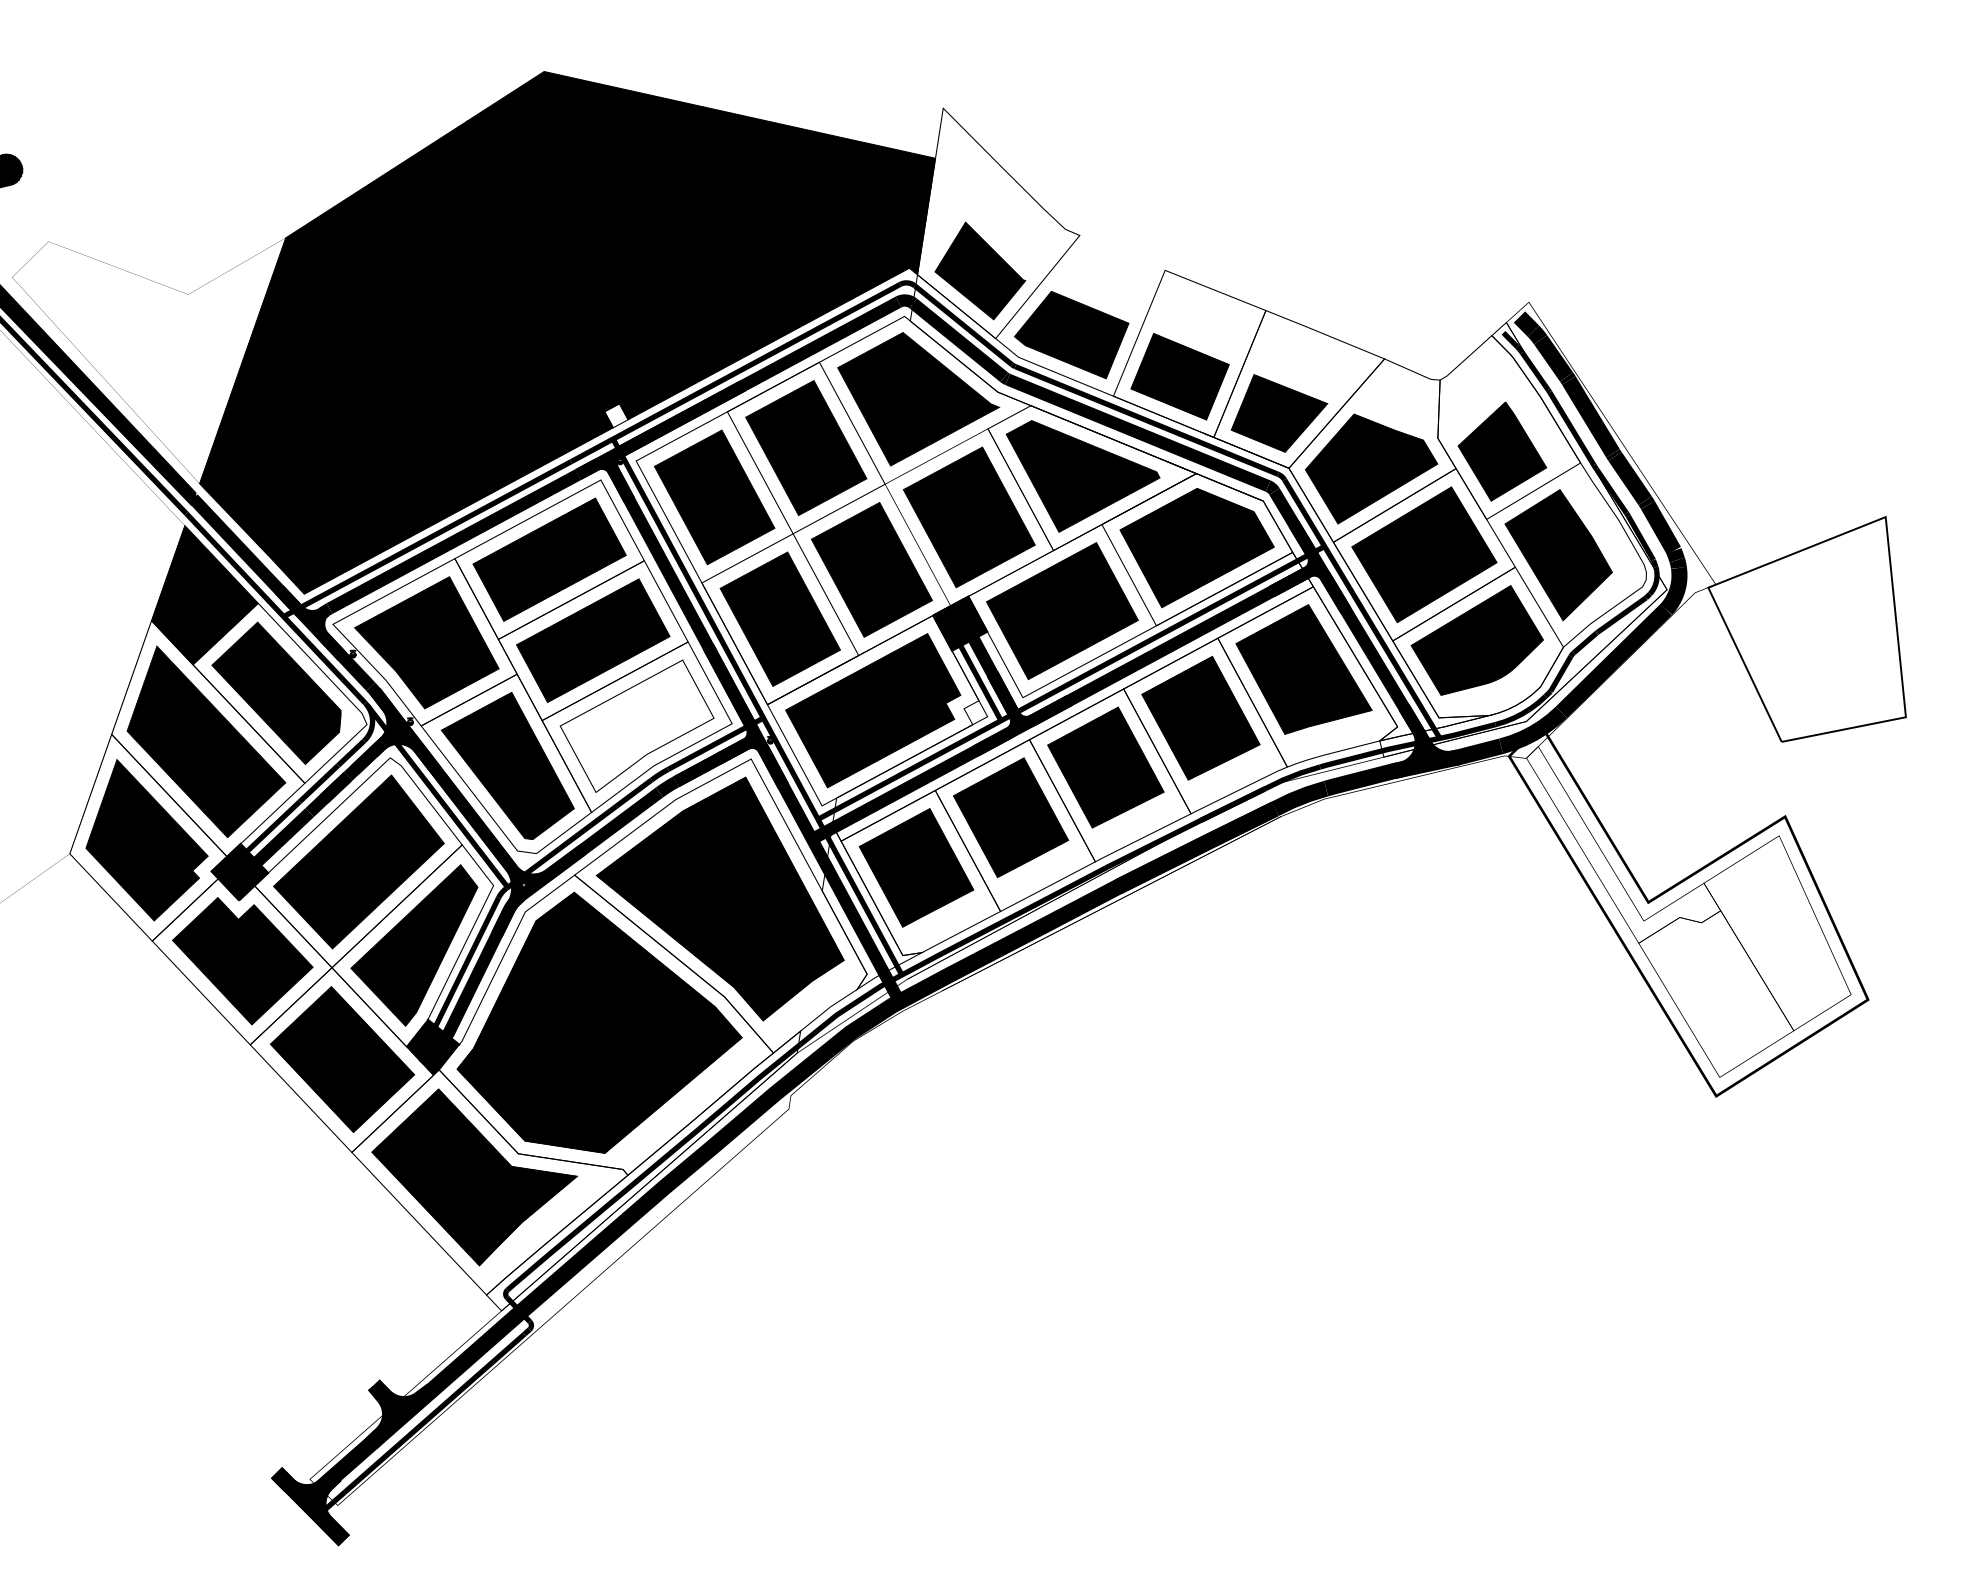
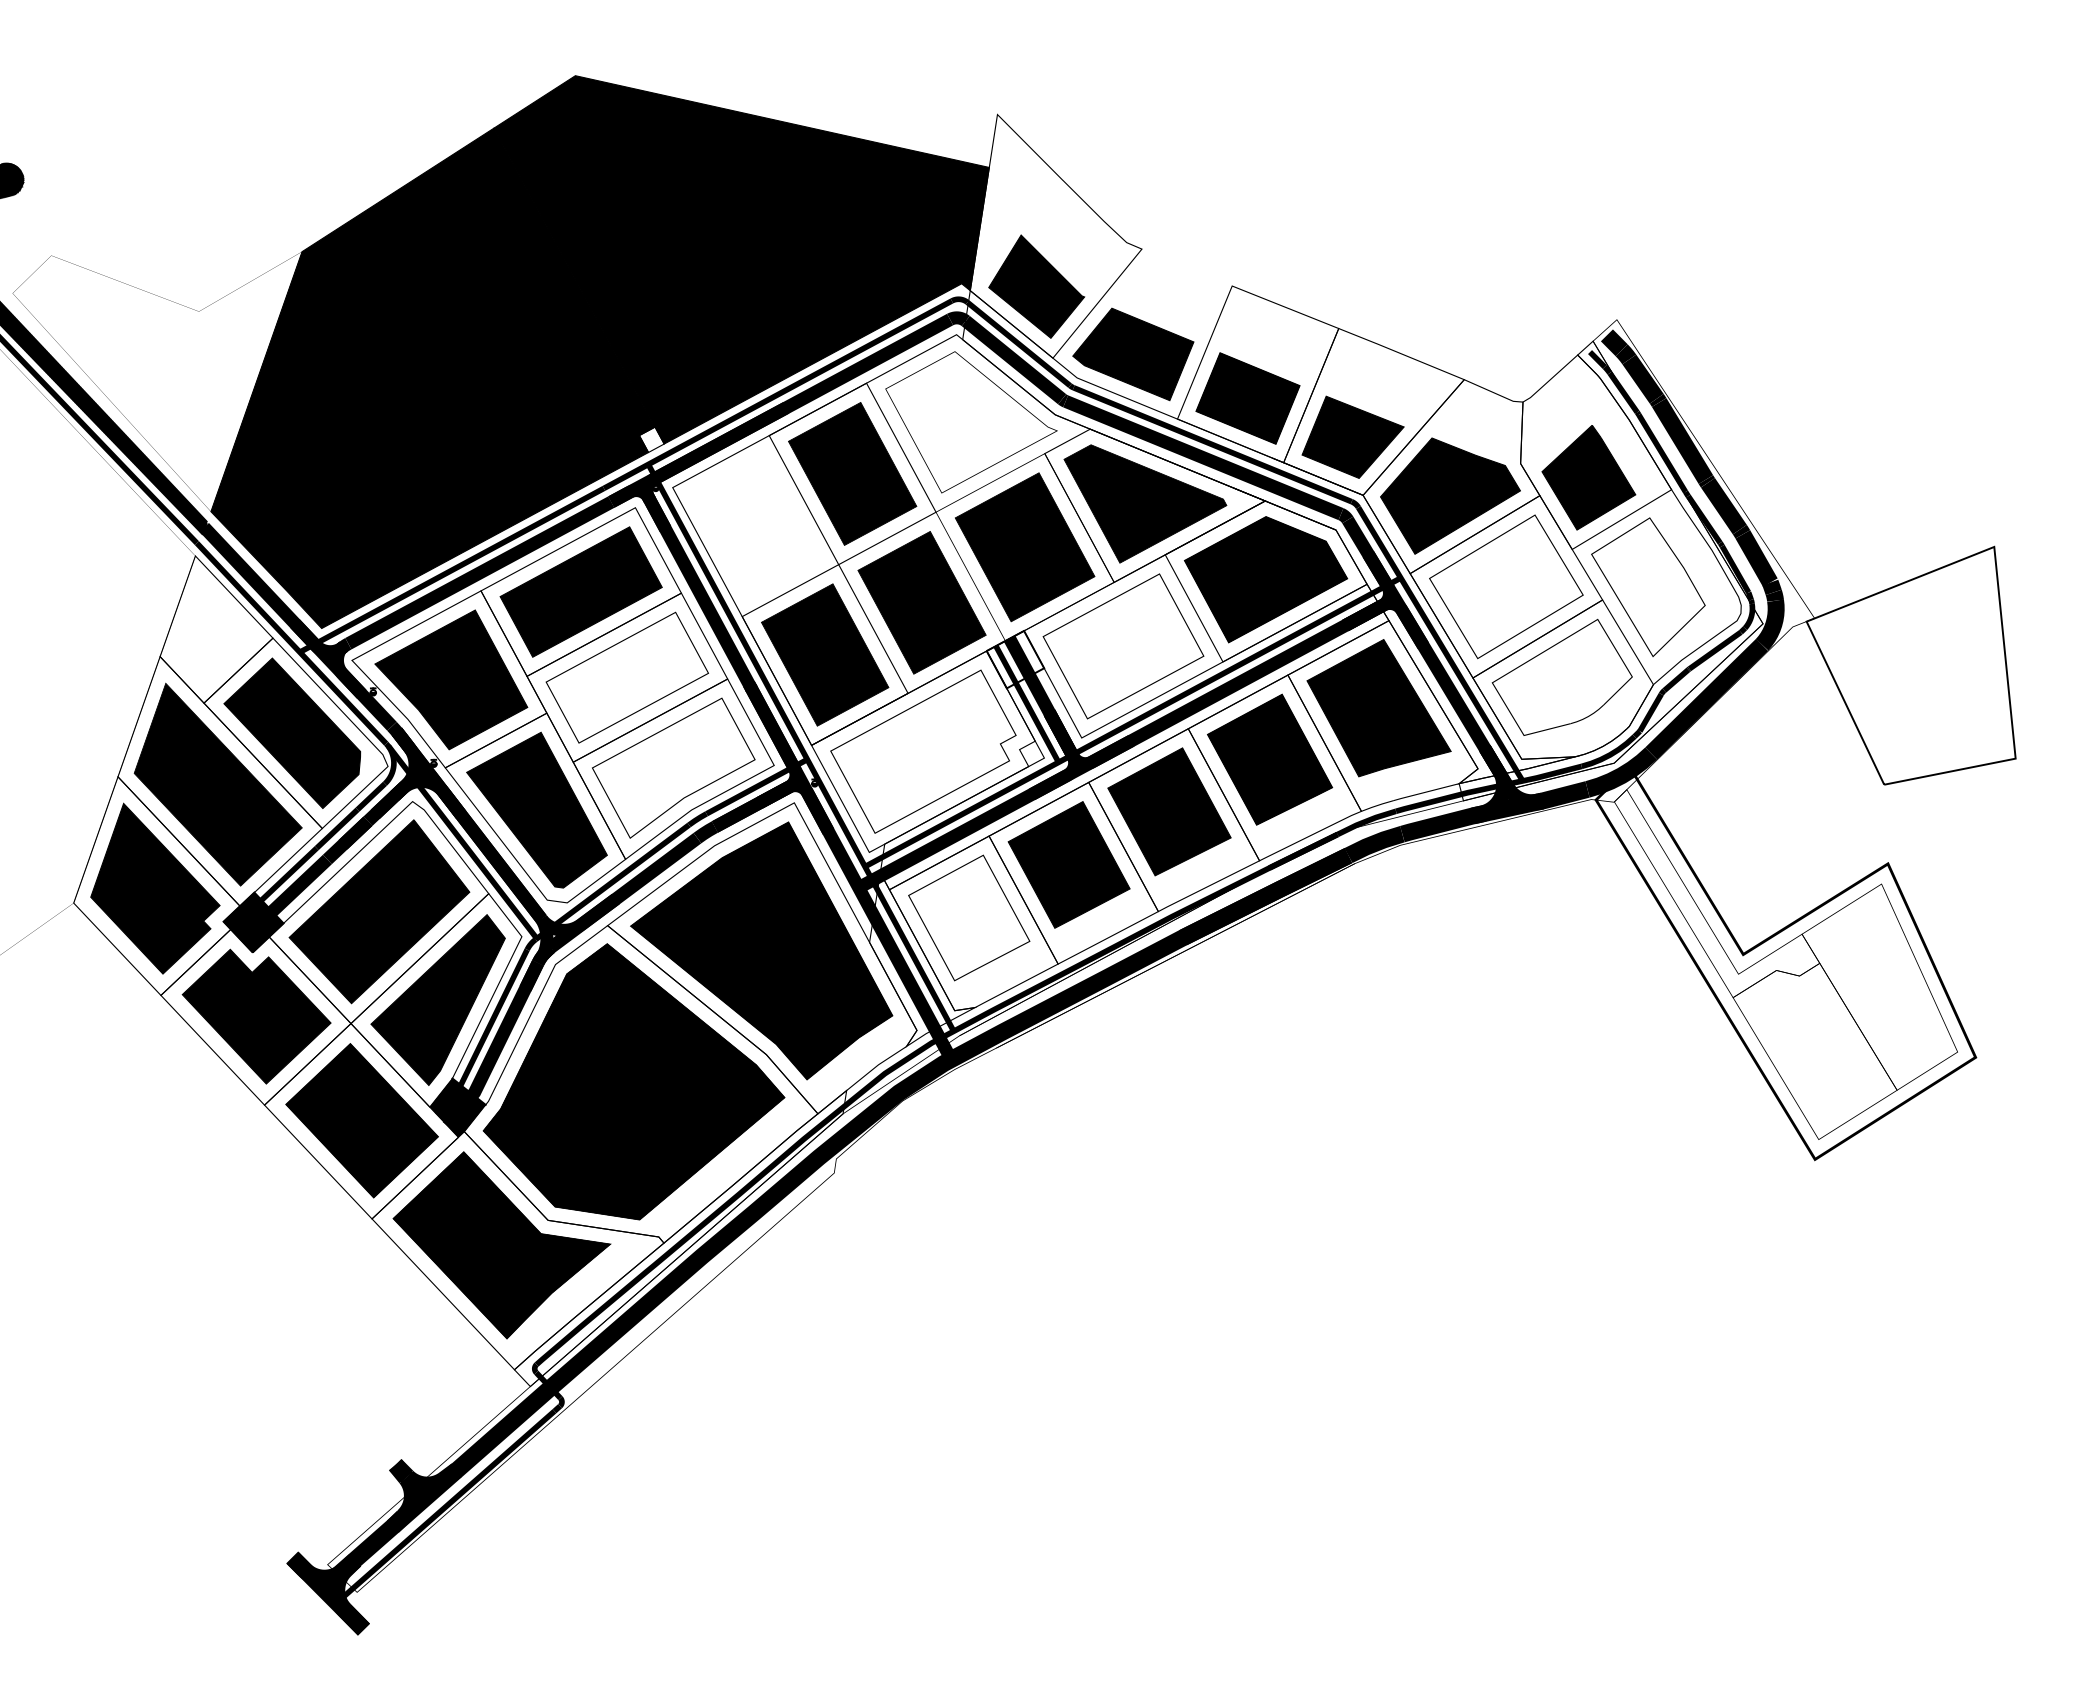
fill: (918, 399) -> (971, 422), removed
part: (714, 496) -> (755, 525), removed
fill: (1424, 554) -> (1506, 586), removed
fill: (1558, 554) -> (1648, 586), removed
fill: (204, 595) -> (216, 629), removed
fill: (1062, 611) -> (1123, 646), removed
fill: (960, 623) -> (1015, 659), removed
fill: (593, 640) -> (627, 677), removed
fill: (1477, 640) -> (1562, 677), removed
fill: (873, 710) -> (923, 751), removed
fill: (915, 867) -> (968, 917), removed

